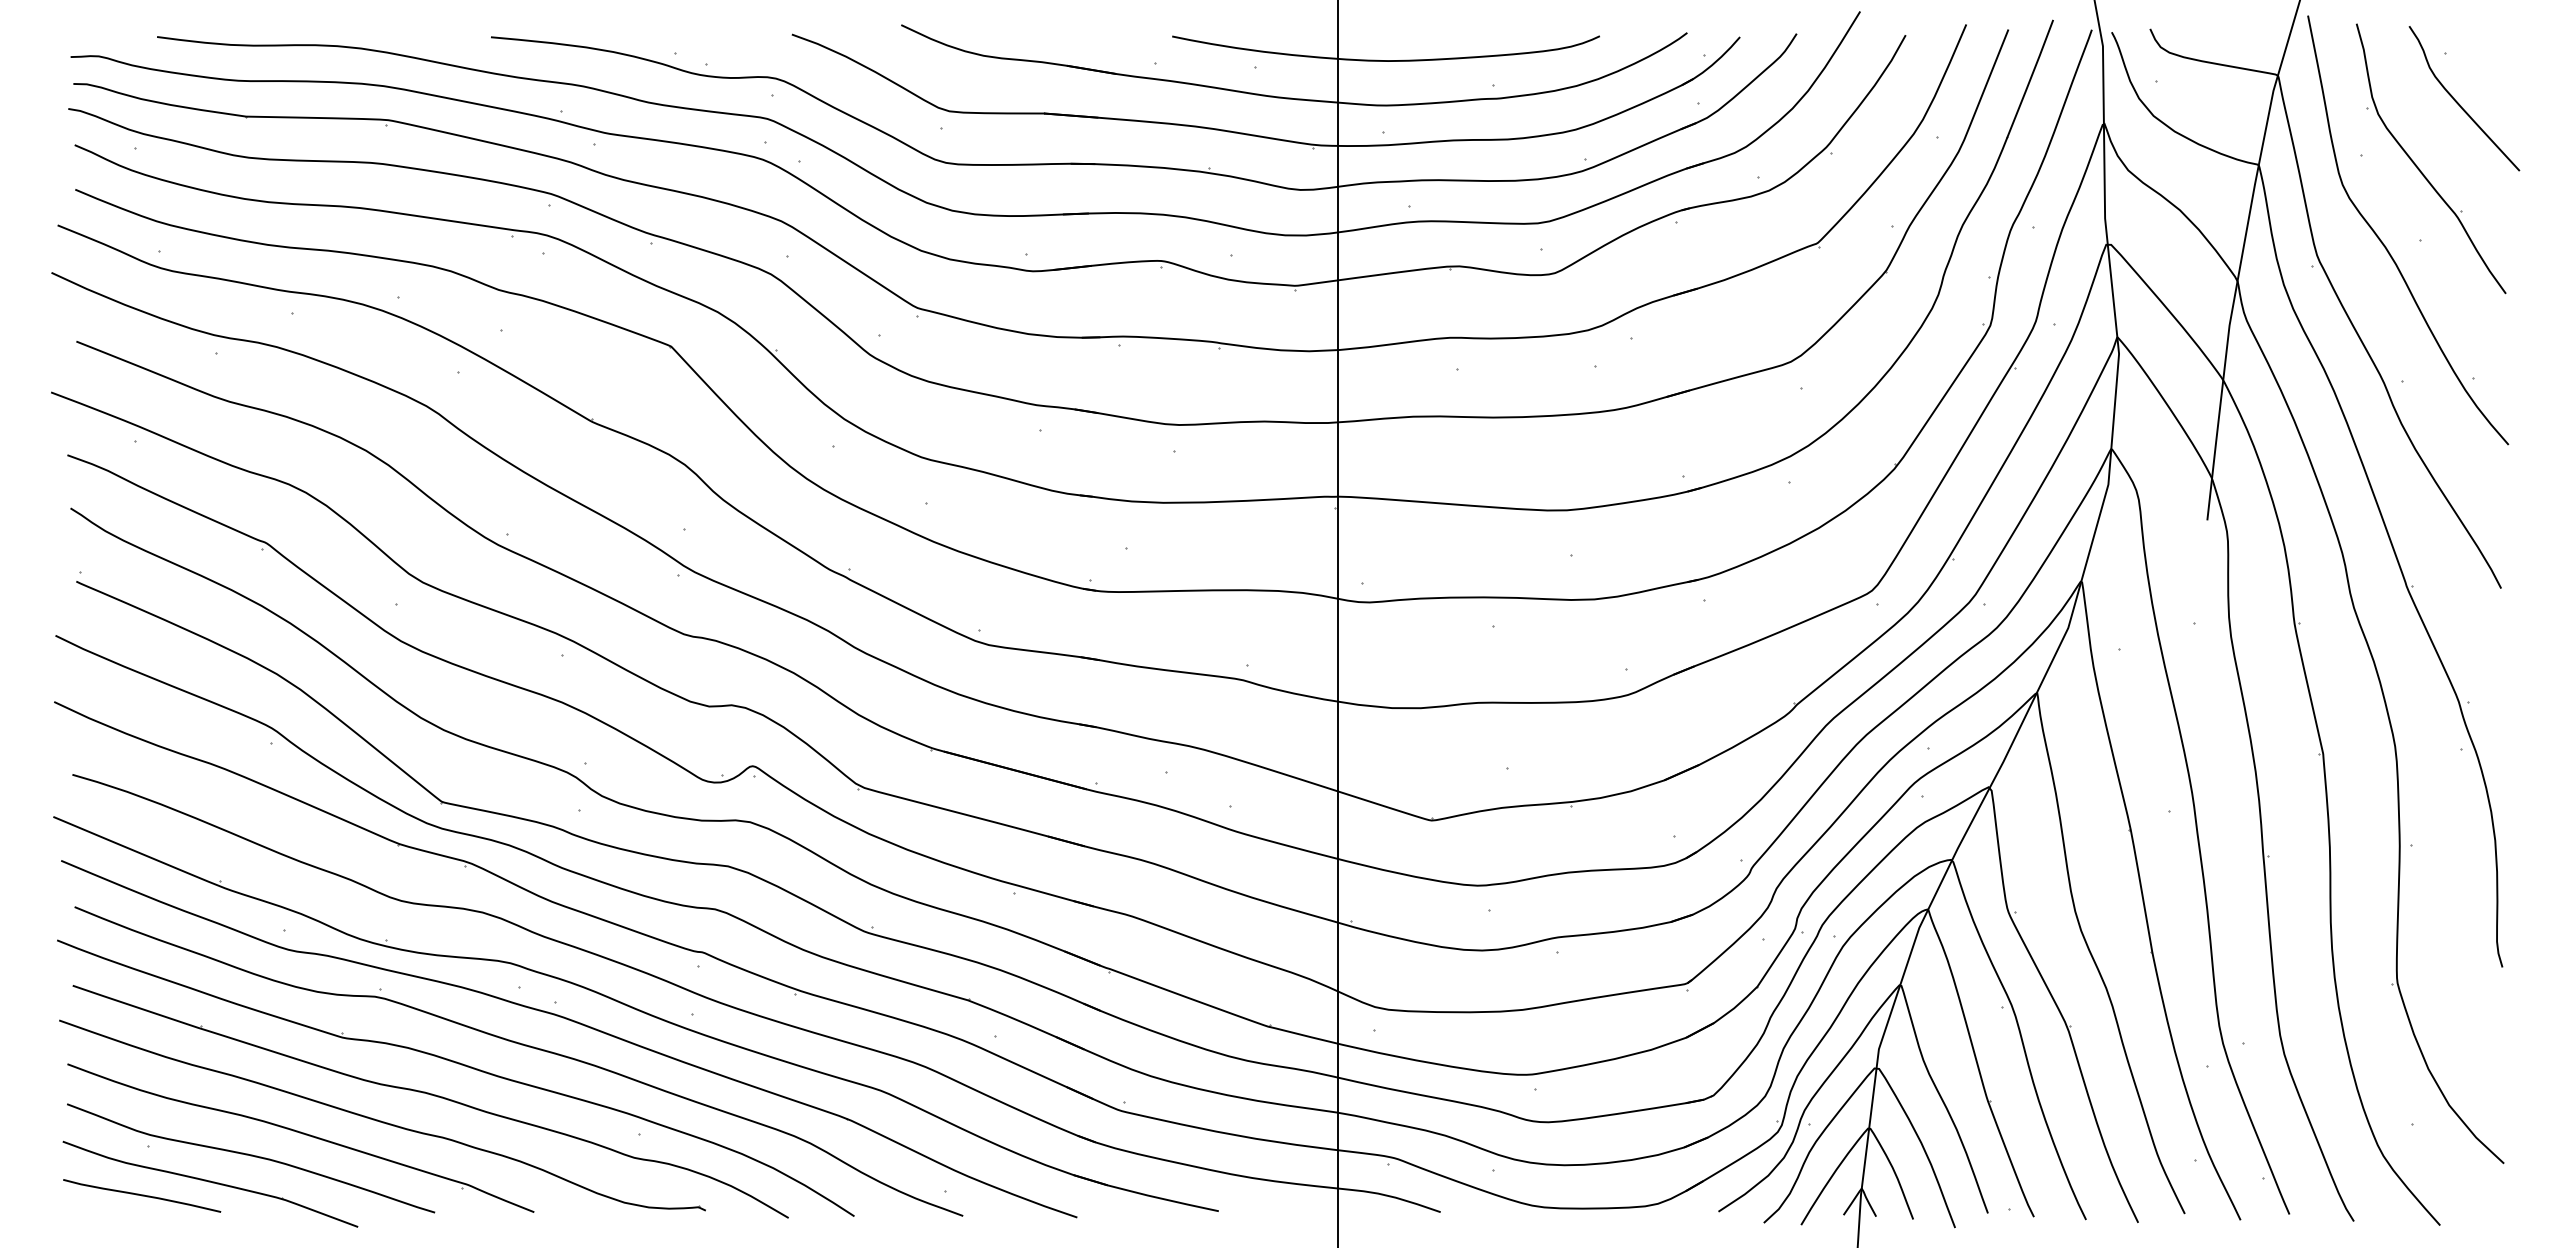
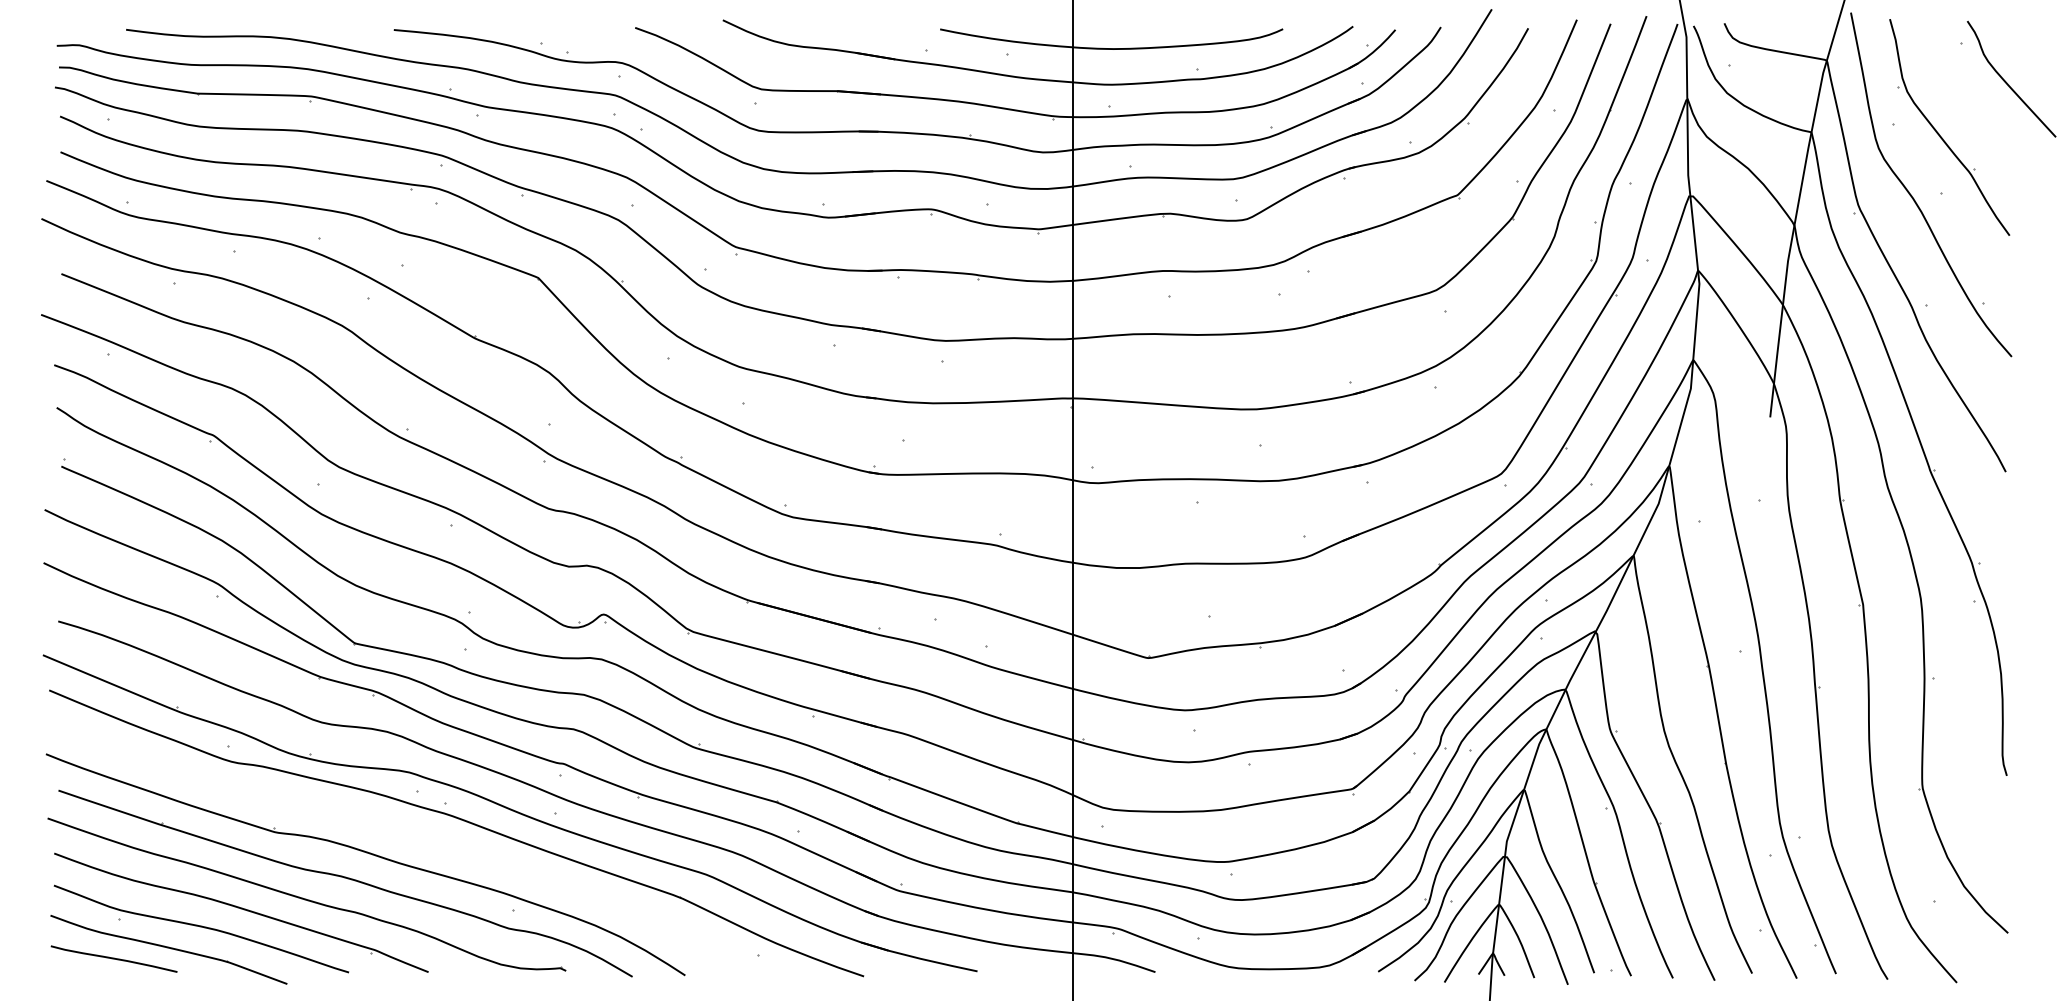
curve: (2459, 103) -> (2007, 83), moved
part: (521, 1045) -> (418, 838), removed

